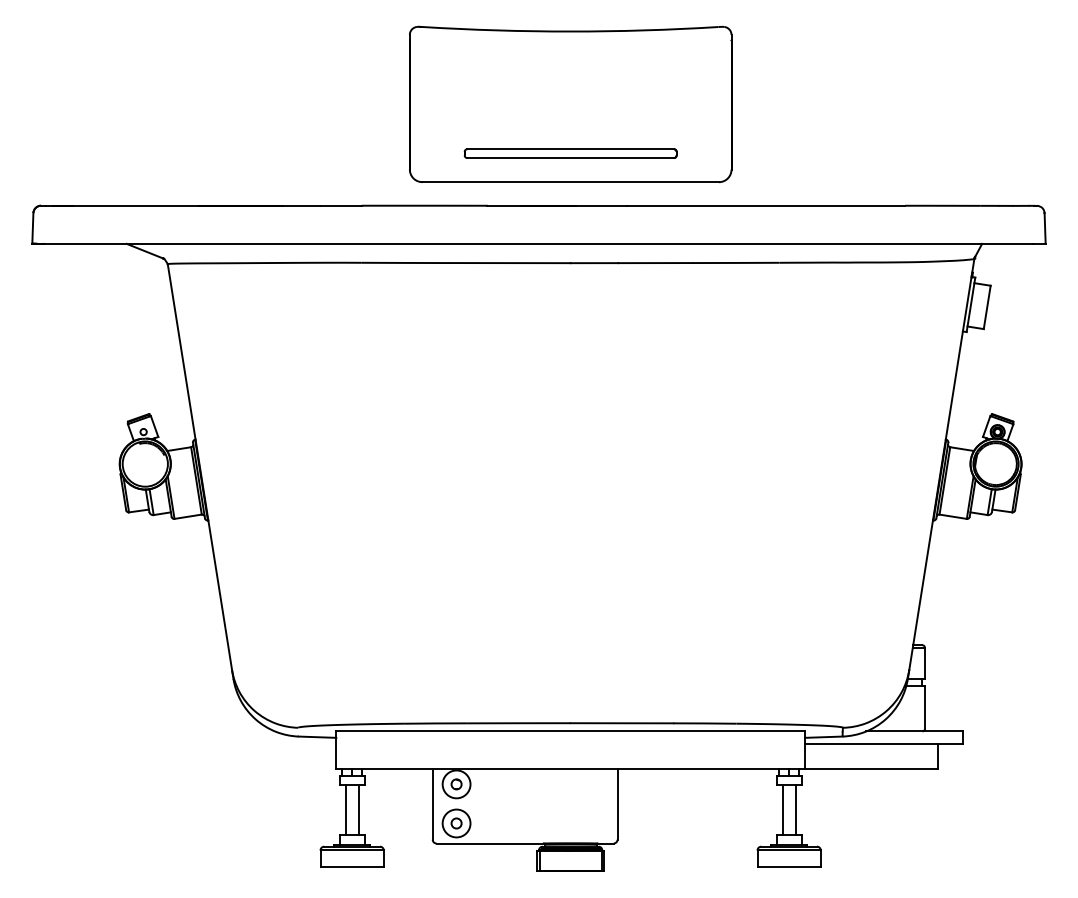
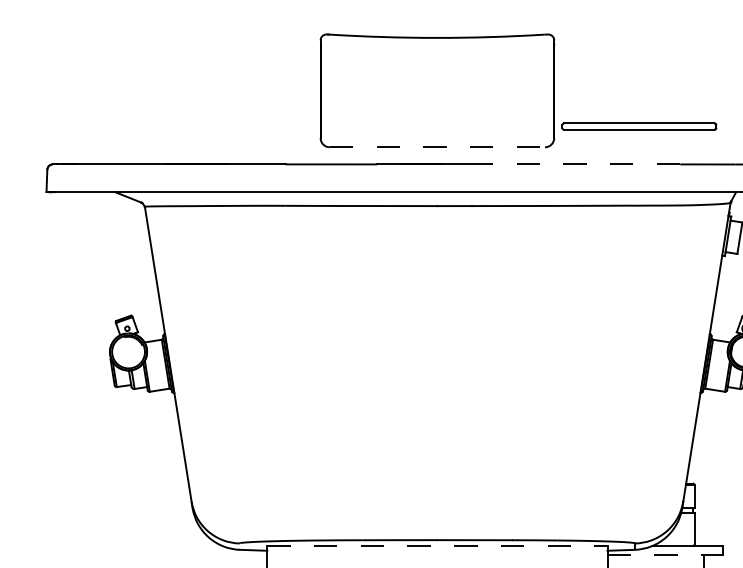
part: (570, 153) -> (639, 126), moved
line: (571, 182) -> (438, 147), solid -> dashed
line: (766, 205) -> (579, 164), solid -> dashed
line: (571, 731) -> (438, 546), solid -> dashed
line: (884, 744) -> (665, 555), solid -> dashed

